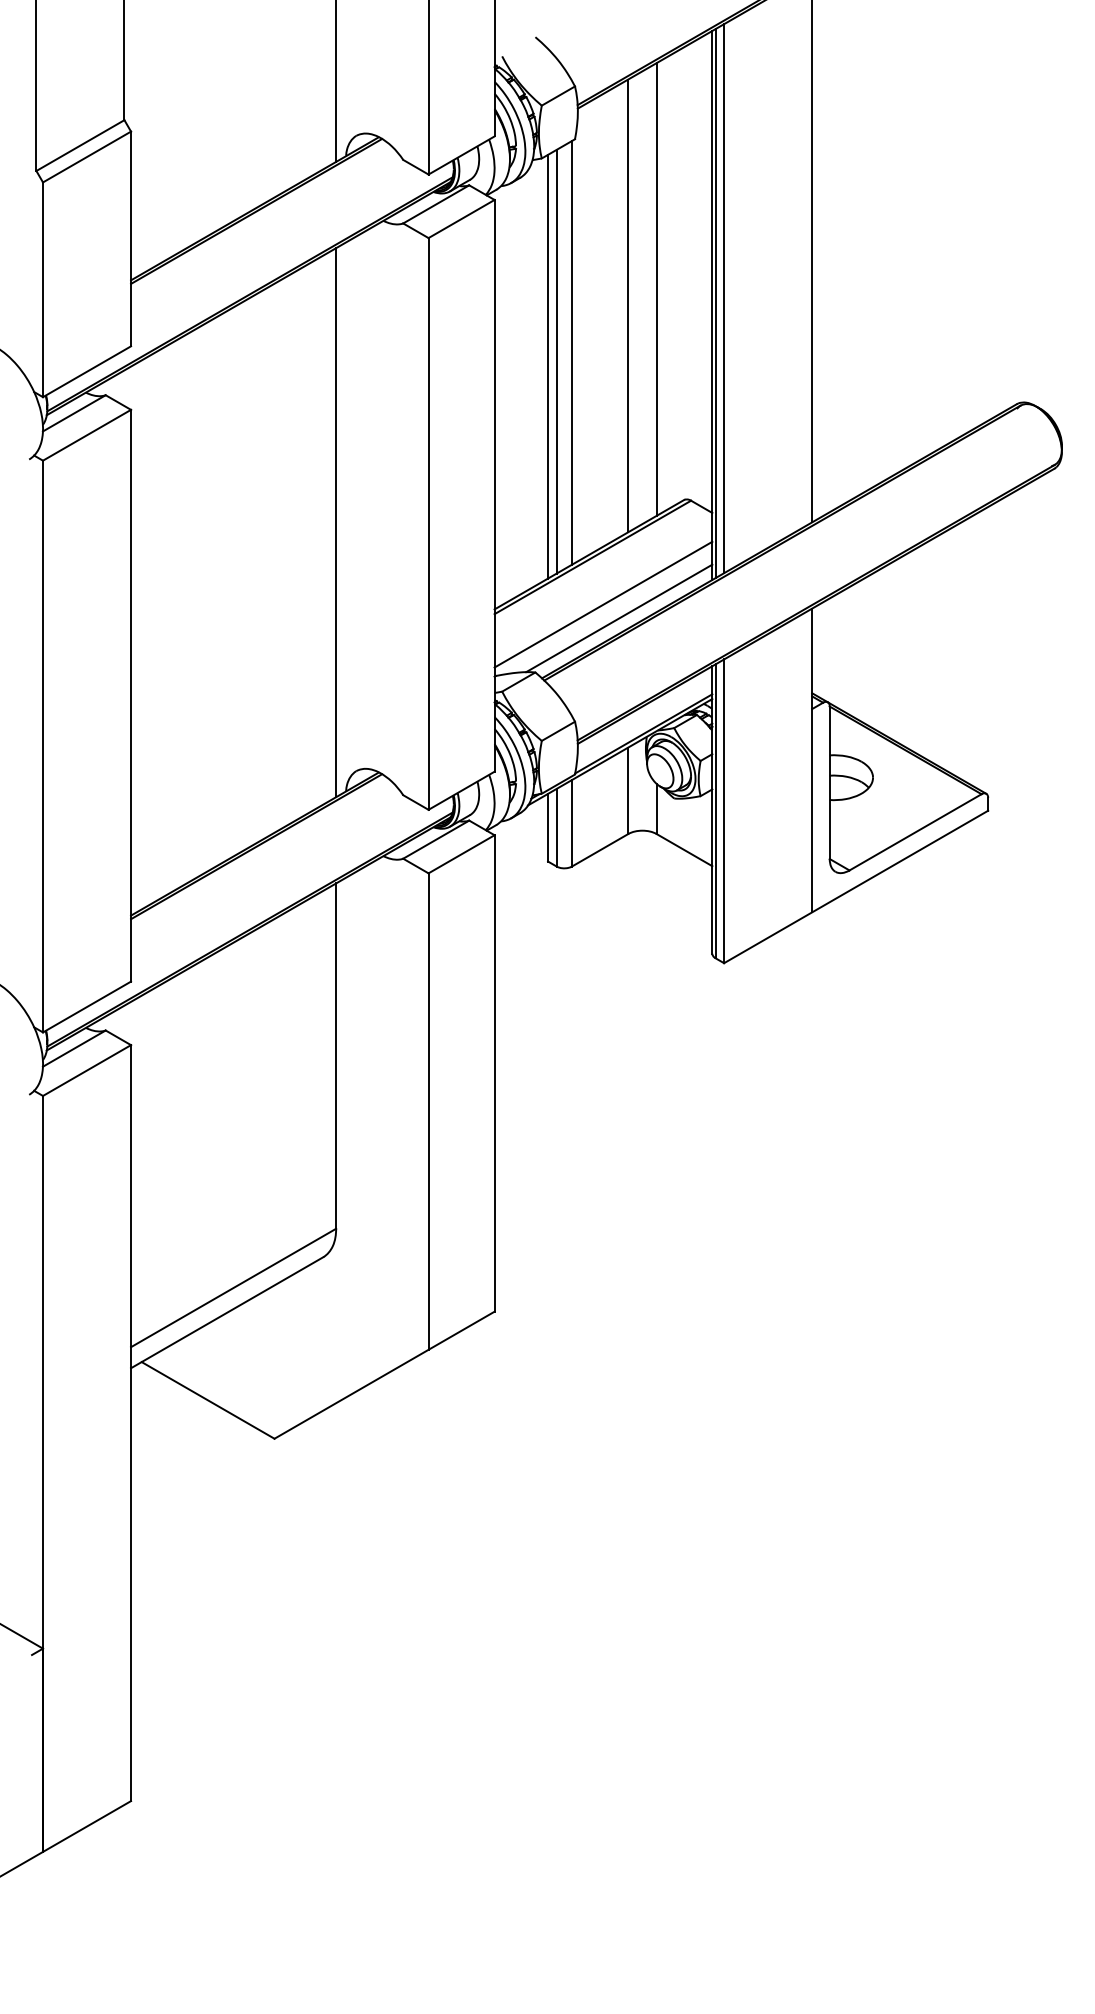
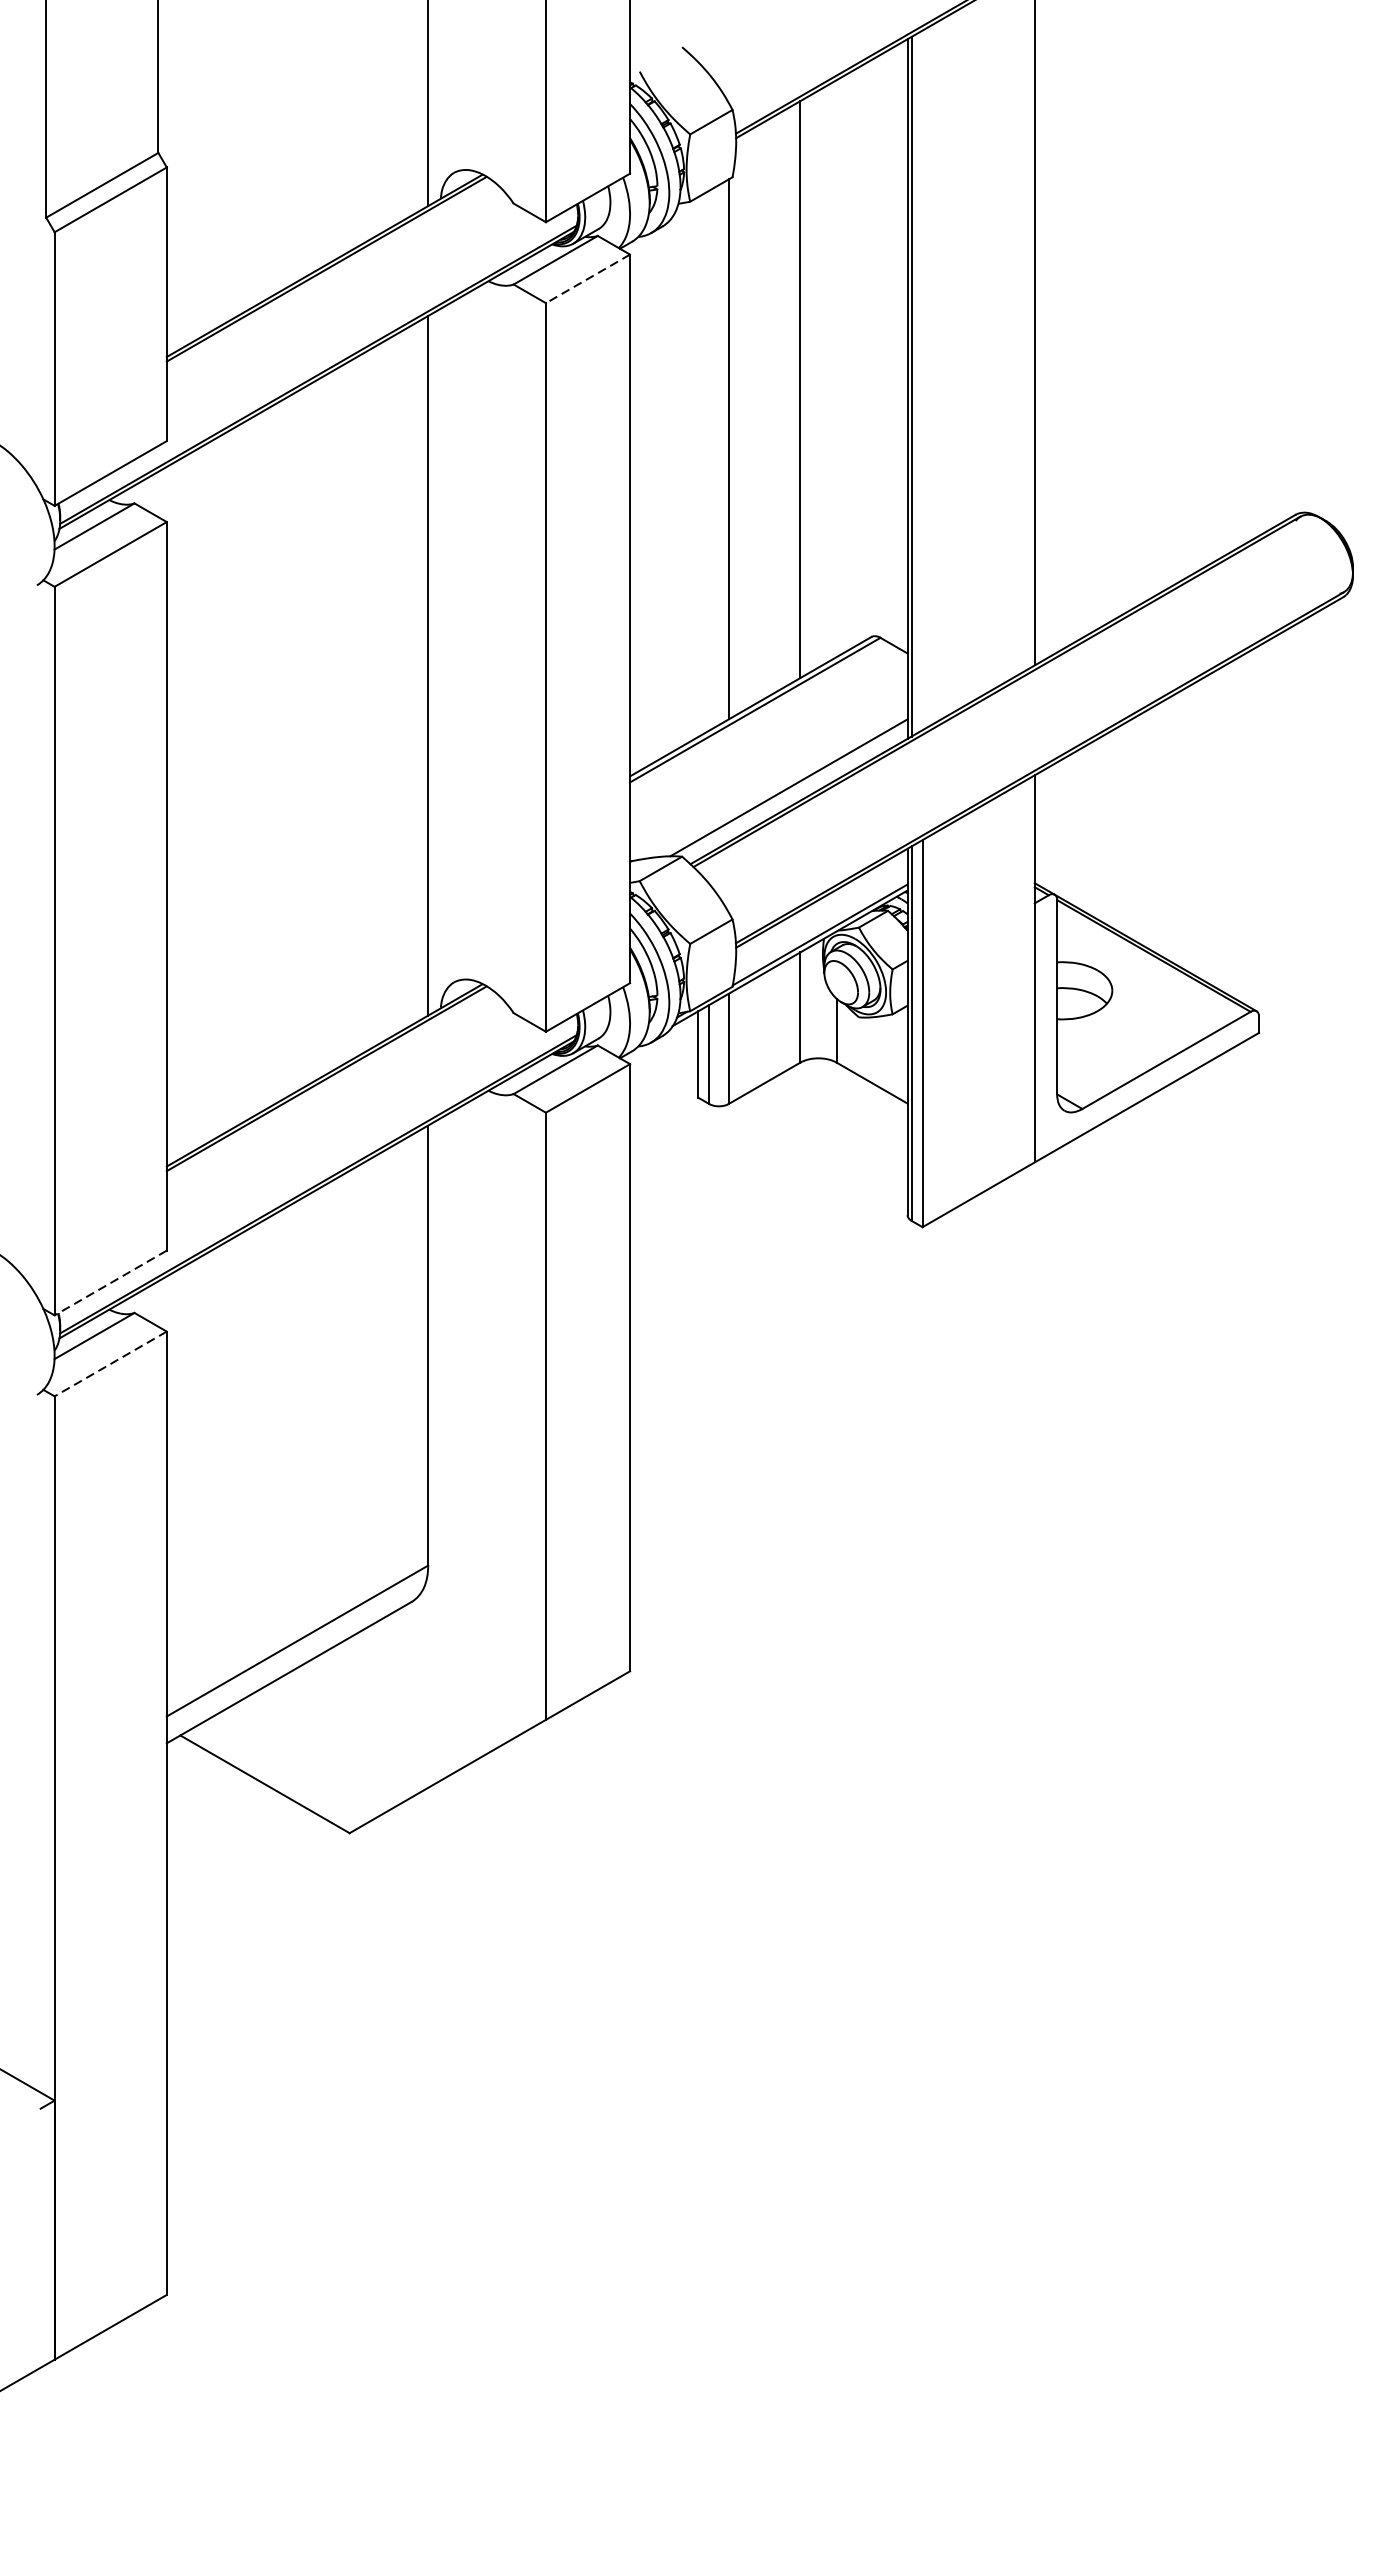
line: (461, 219) -> (587, 279), solid -> dashed
line: (656, 289) -> (836, 368), removed
line: (724, 298) -> (923, 380), removed
line: (556, 361) -> (708, 460), removed
line: (548, 366) -> (698, 466), removed
line: (603, 604) -> (768, 770), removed
line: (87, 1007) -> (111, 1283), solid -> dashed
line: (87, 1070) -> (111, 1363), solid -> dashed

